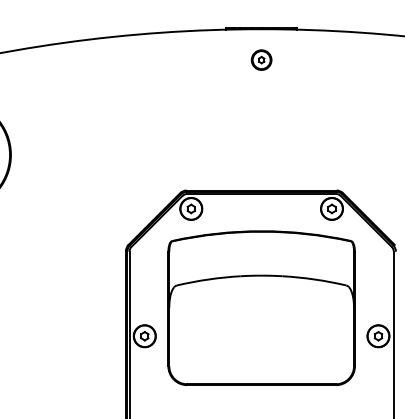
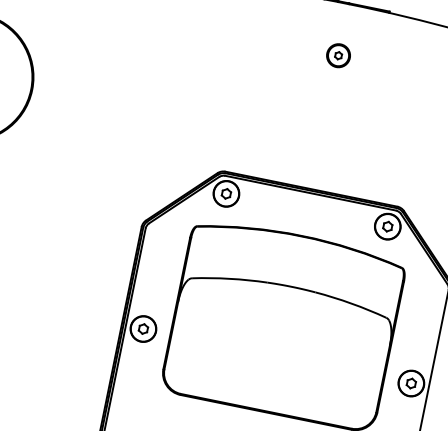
part: (261, 59) -> (338, 54), moved

